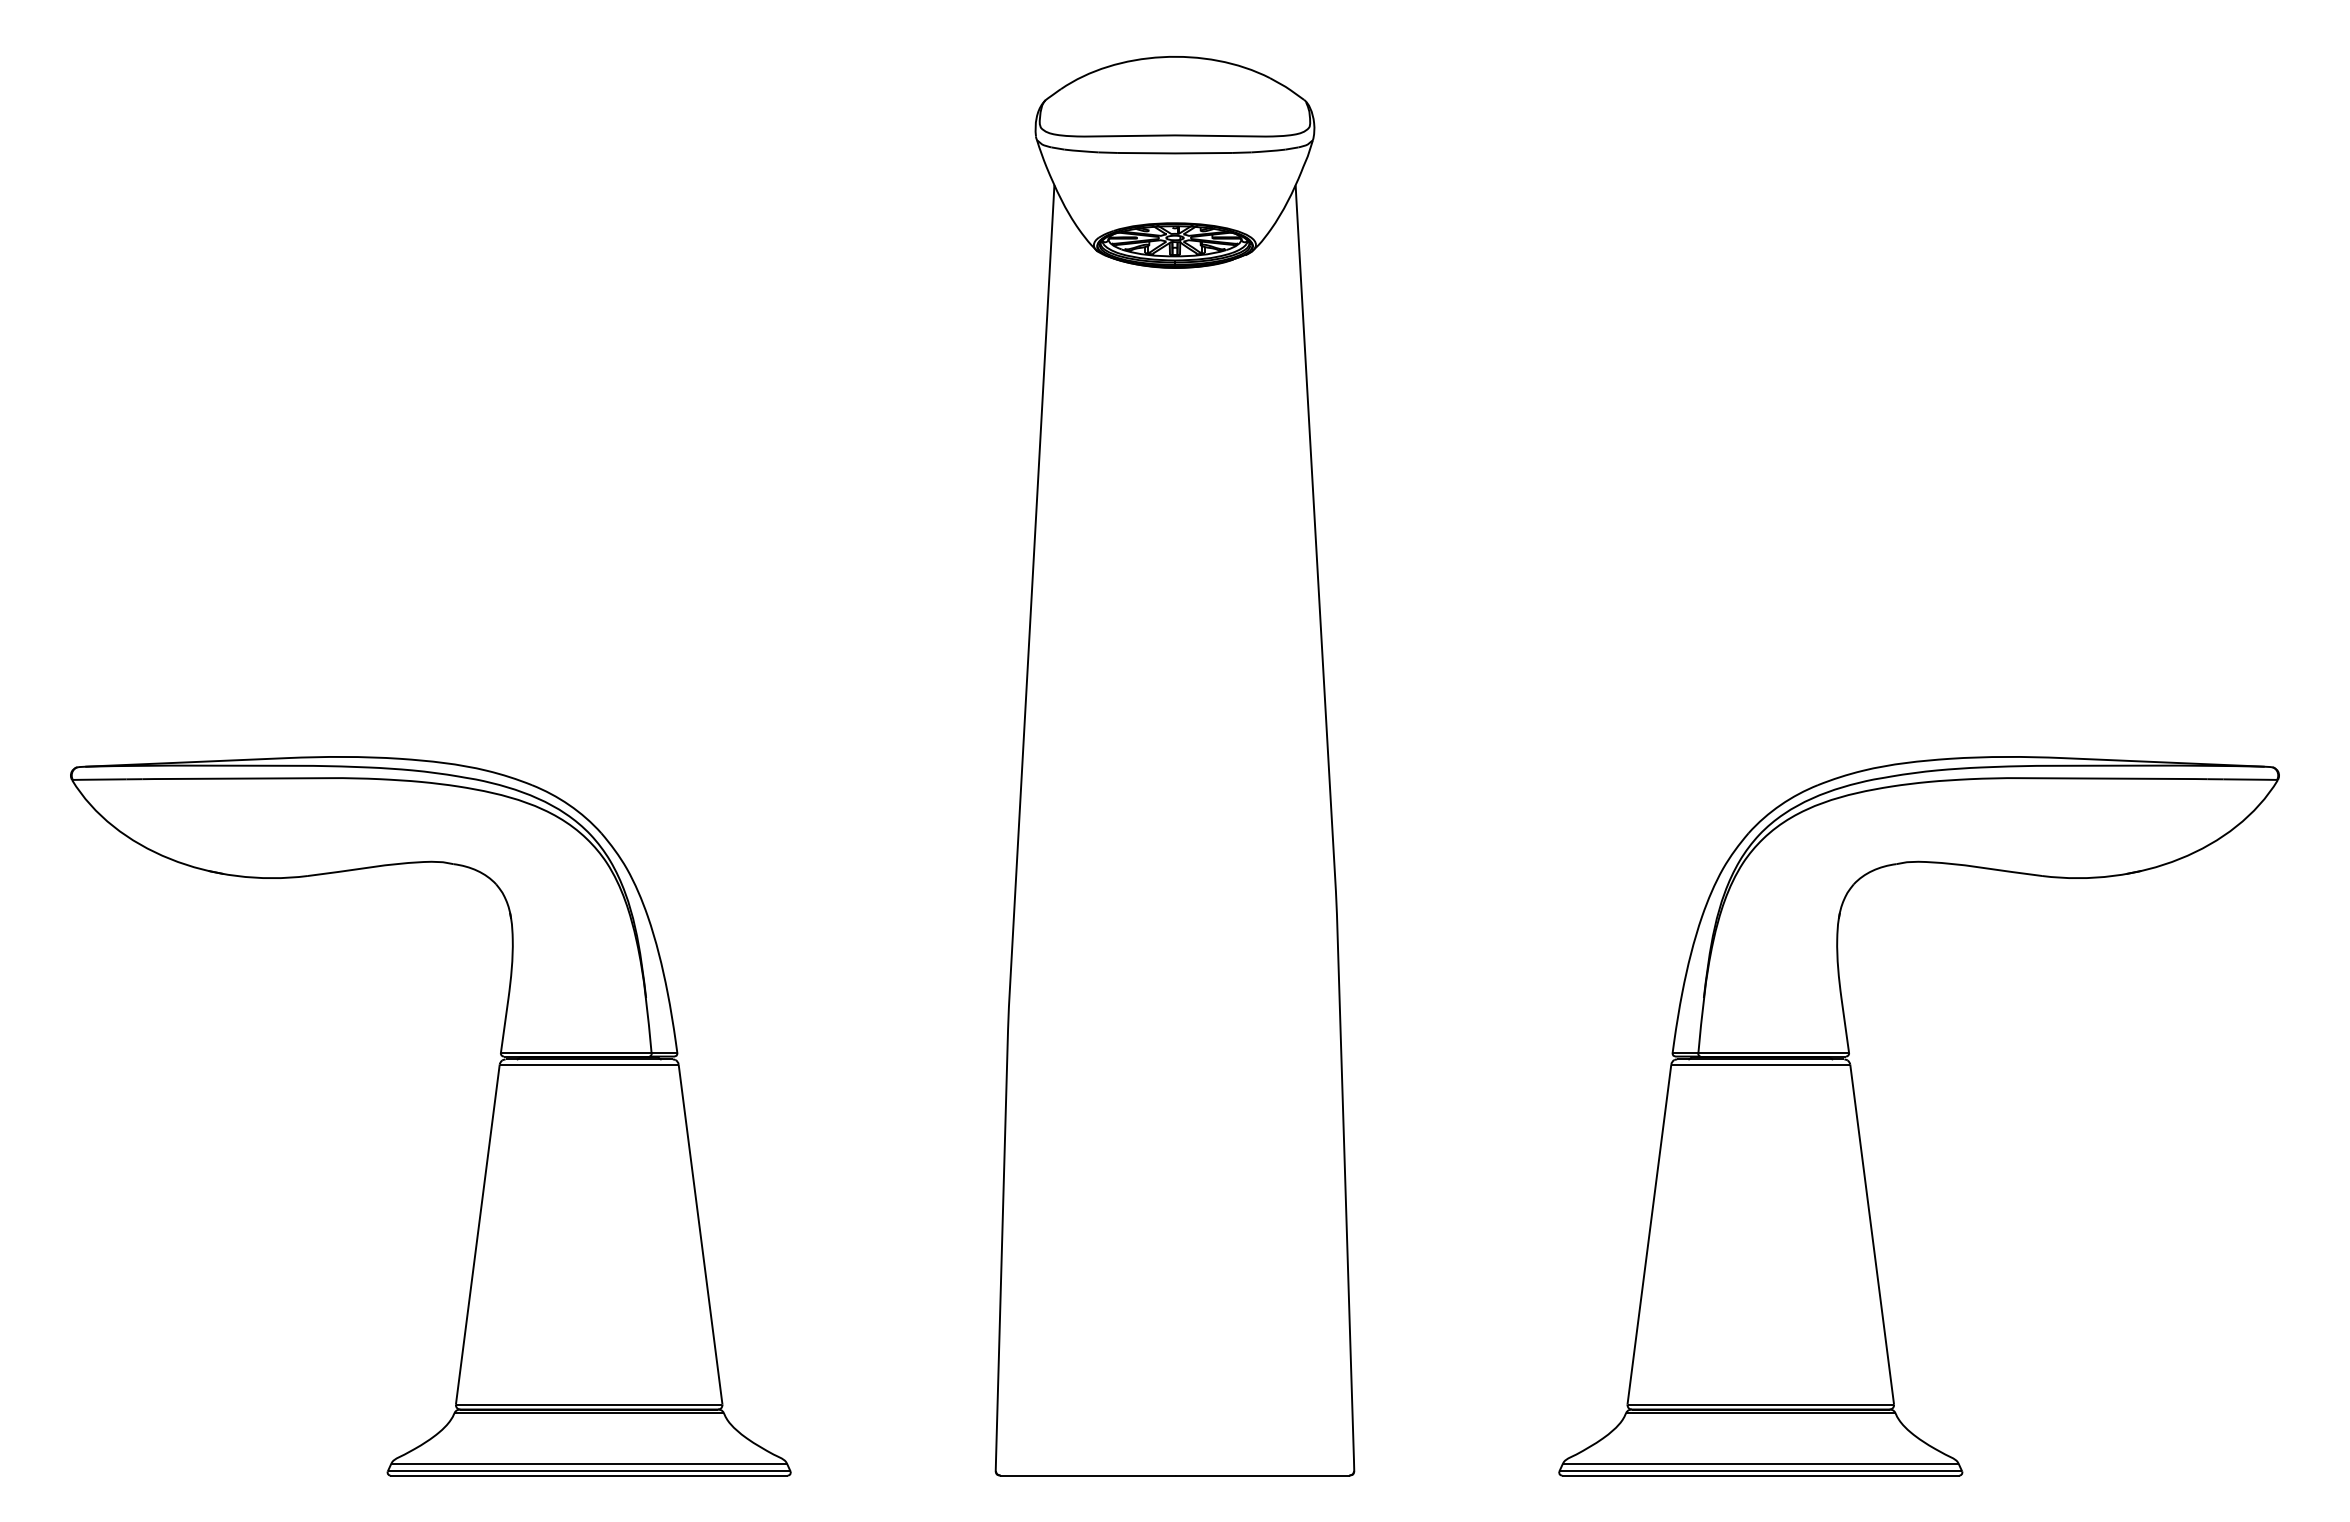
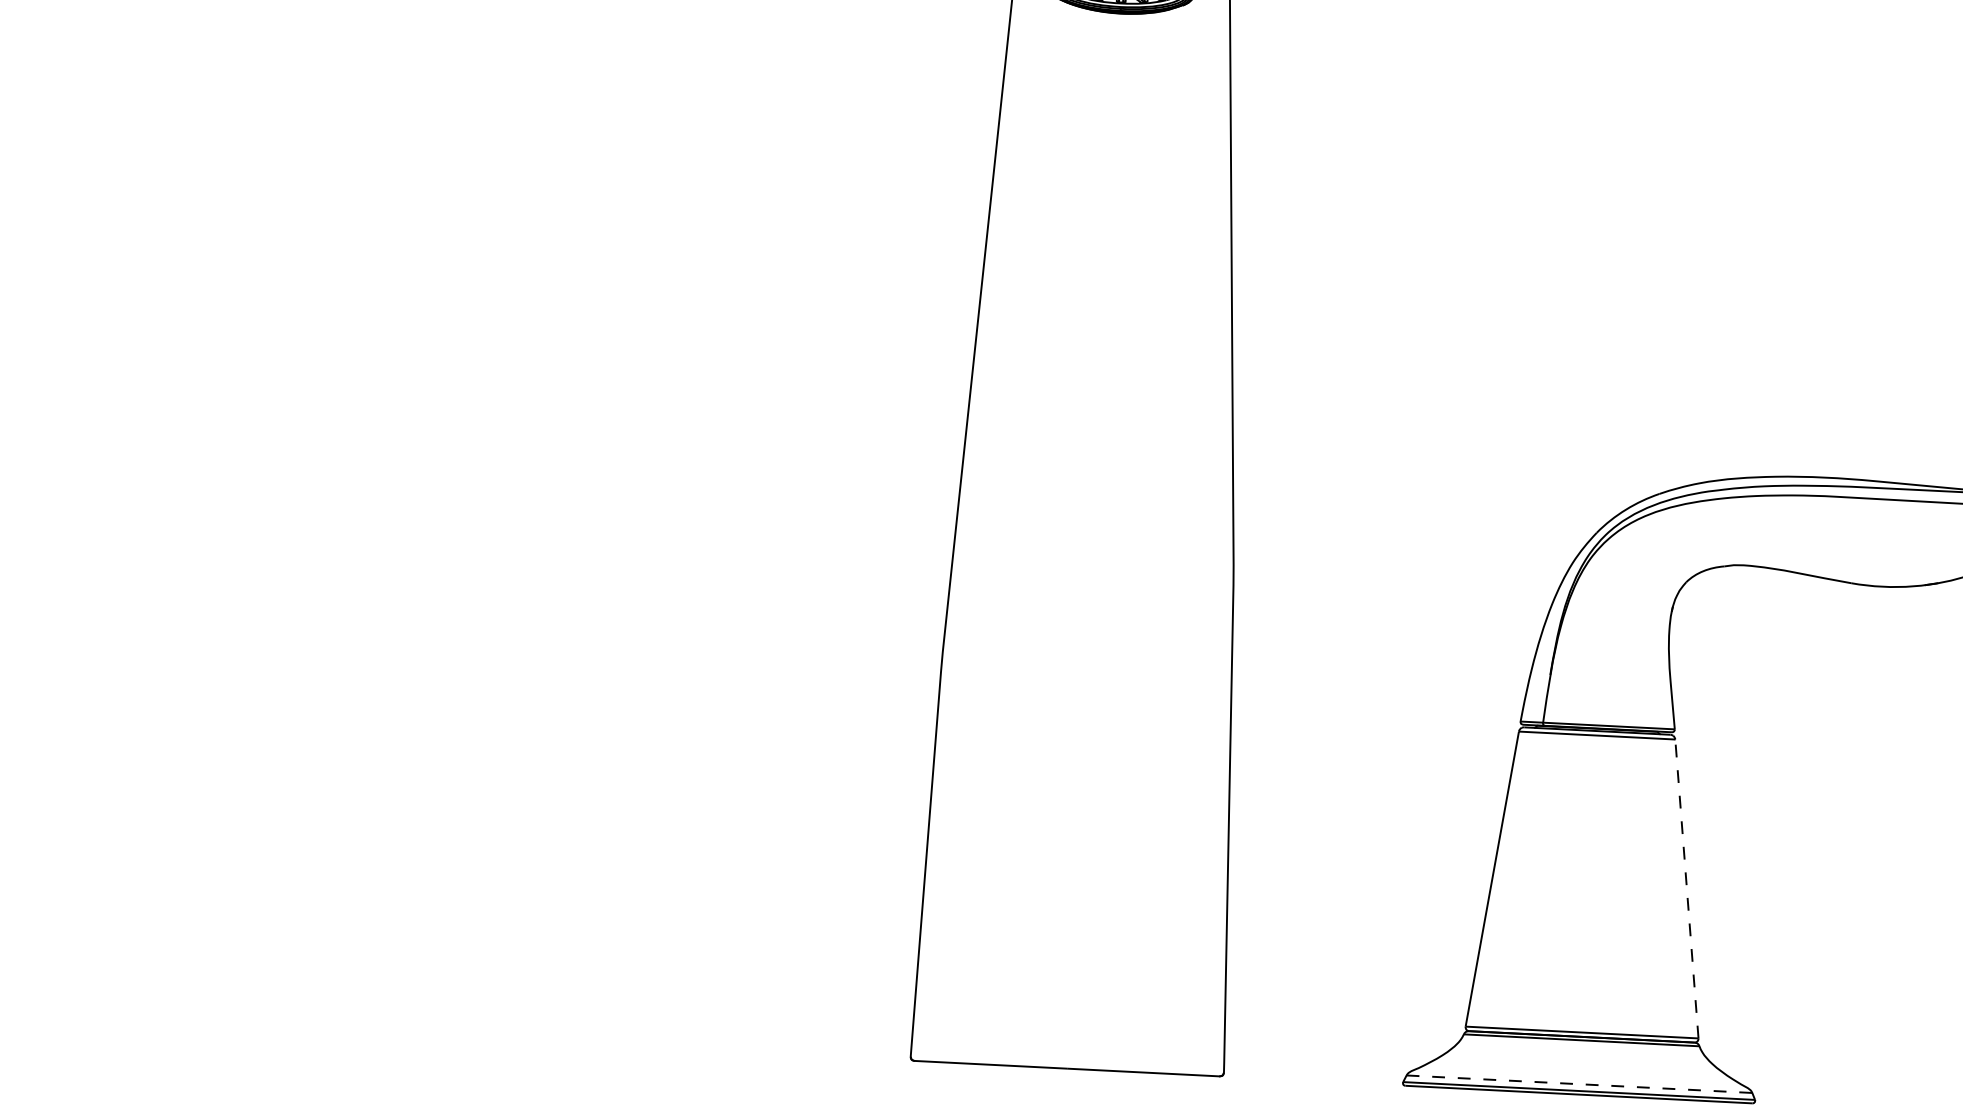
part: (490, 1126) -> (484, 733), removed
line: (1872, 1234) -> (1687, 888), solid -> dashed
line: (1760, 1463) -> (1579, 1084), solid -> dashed

